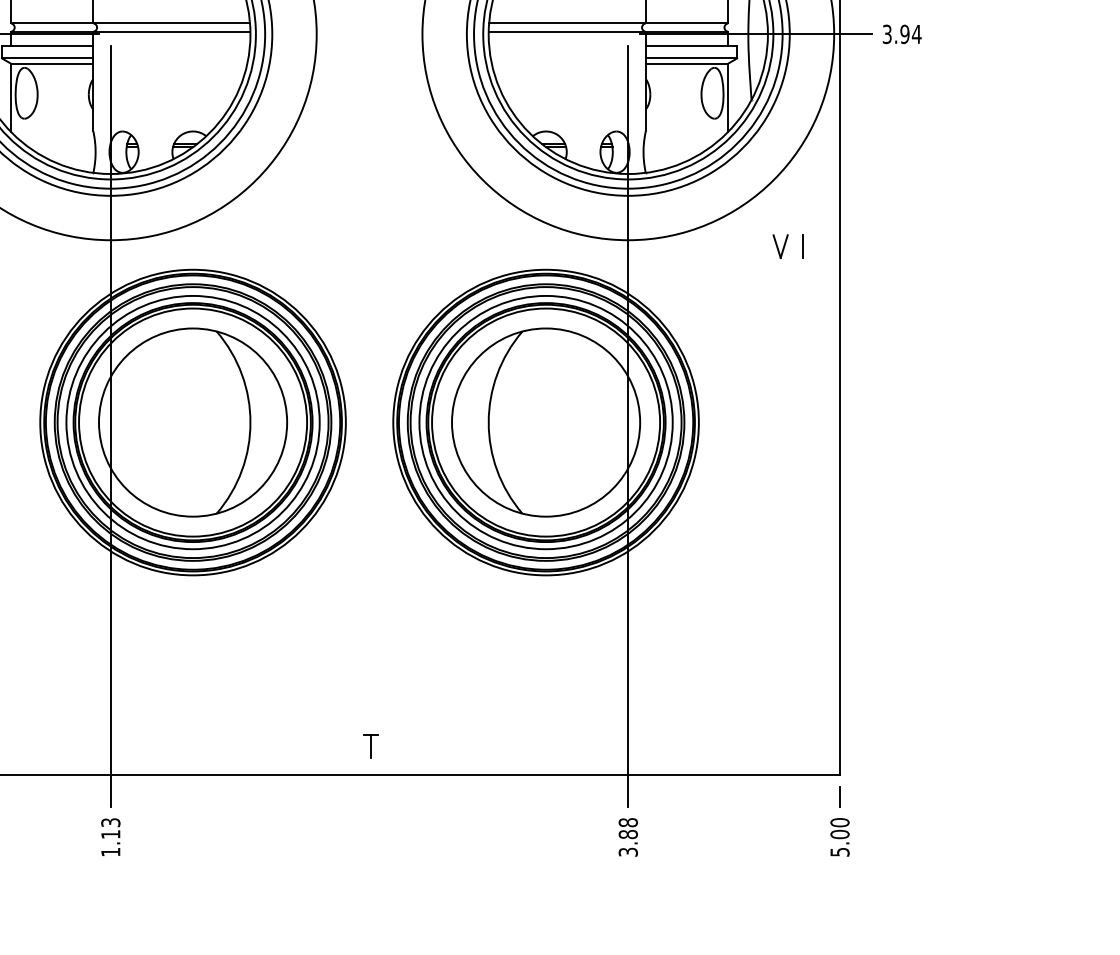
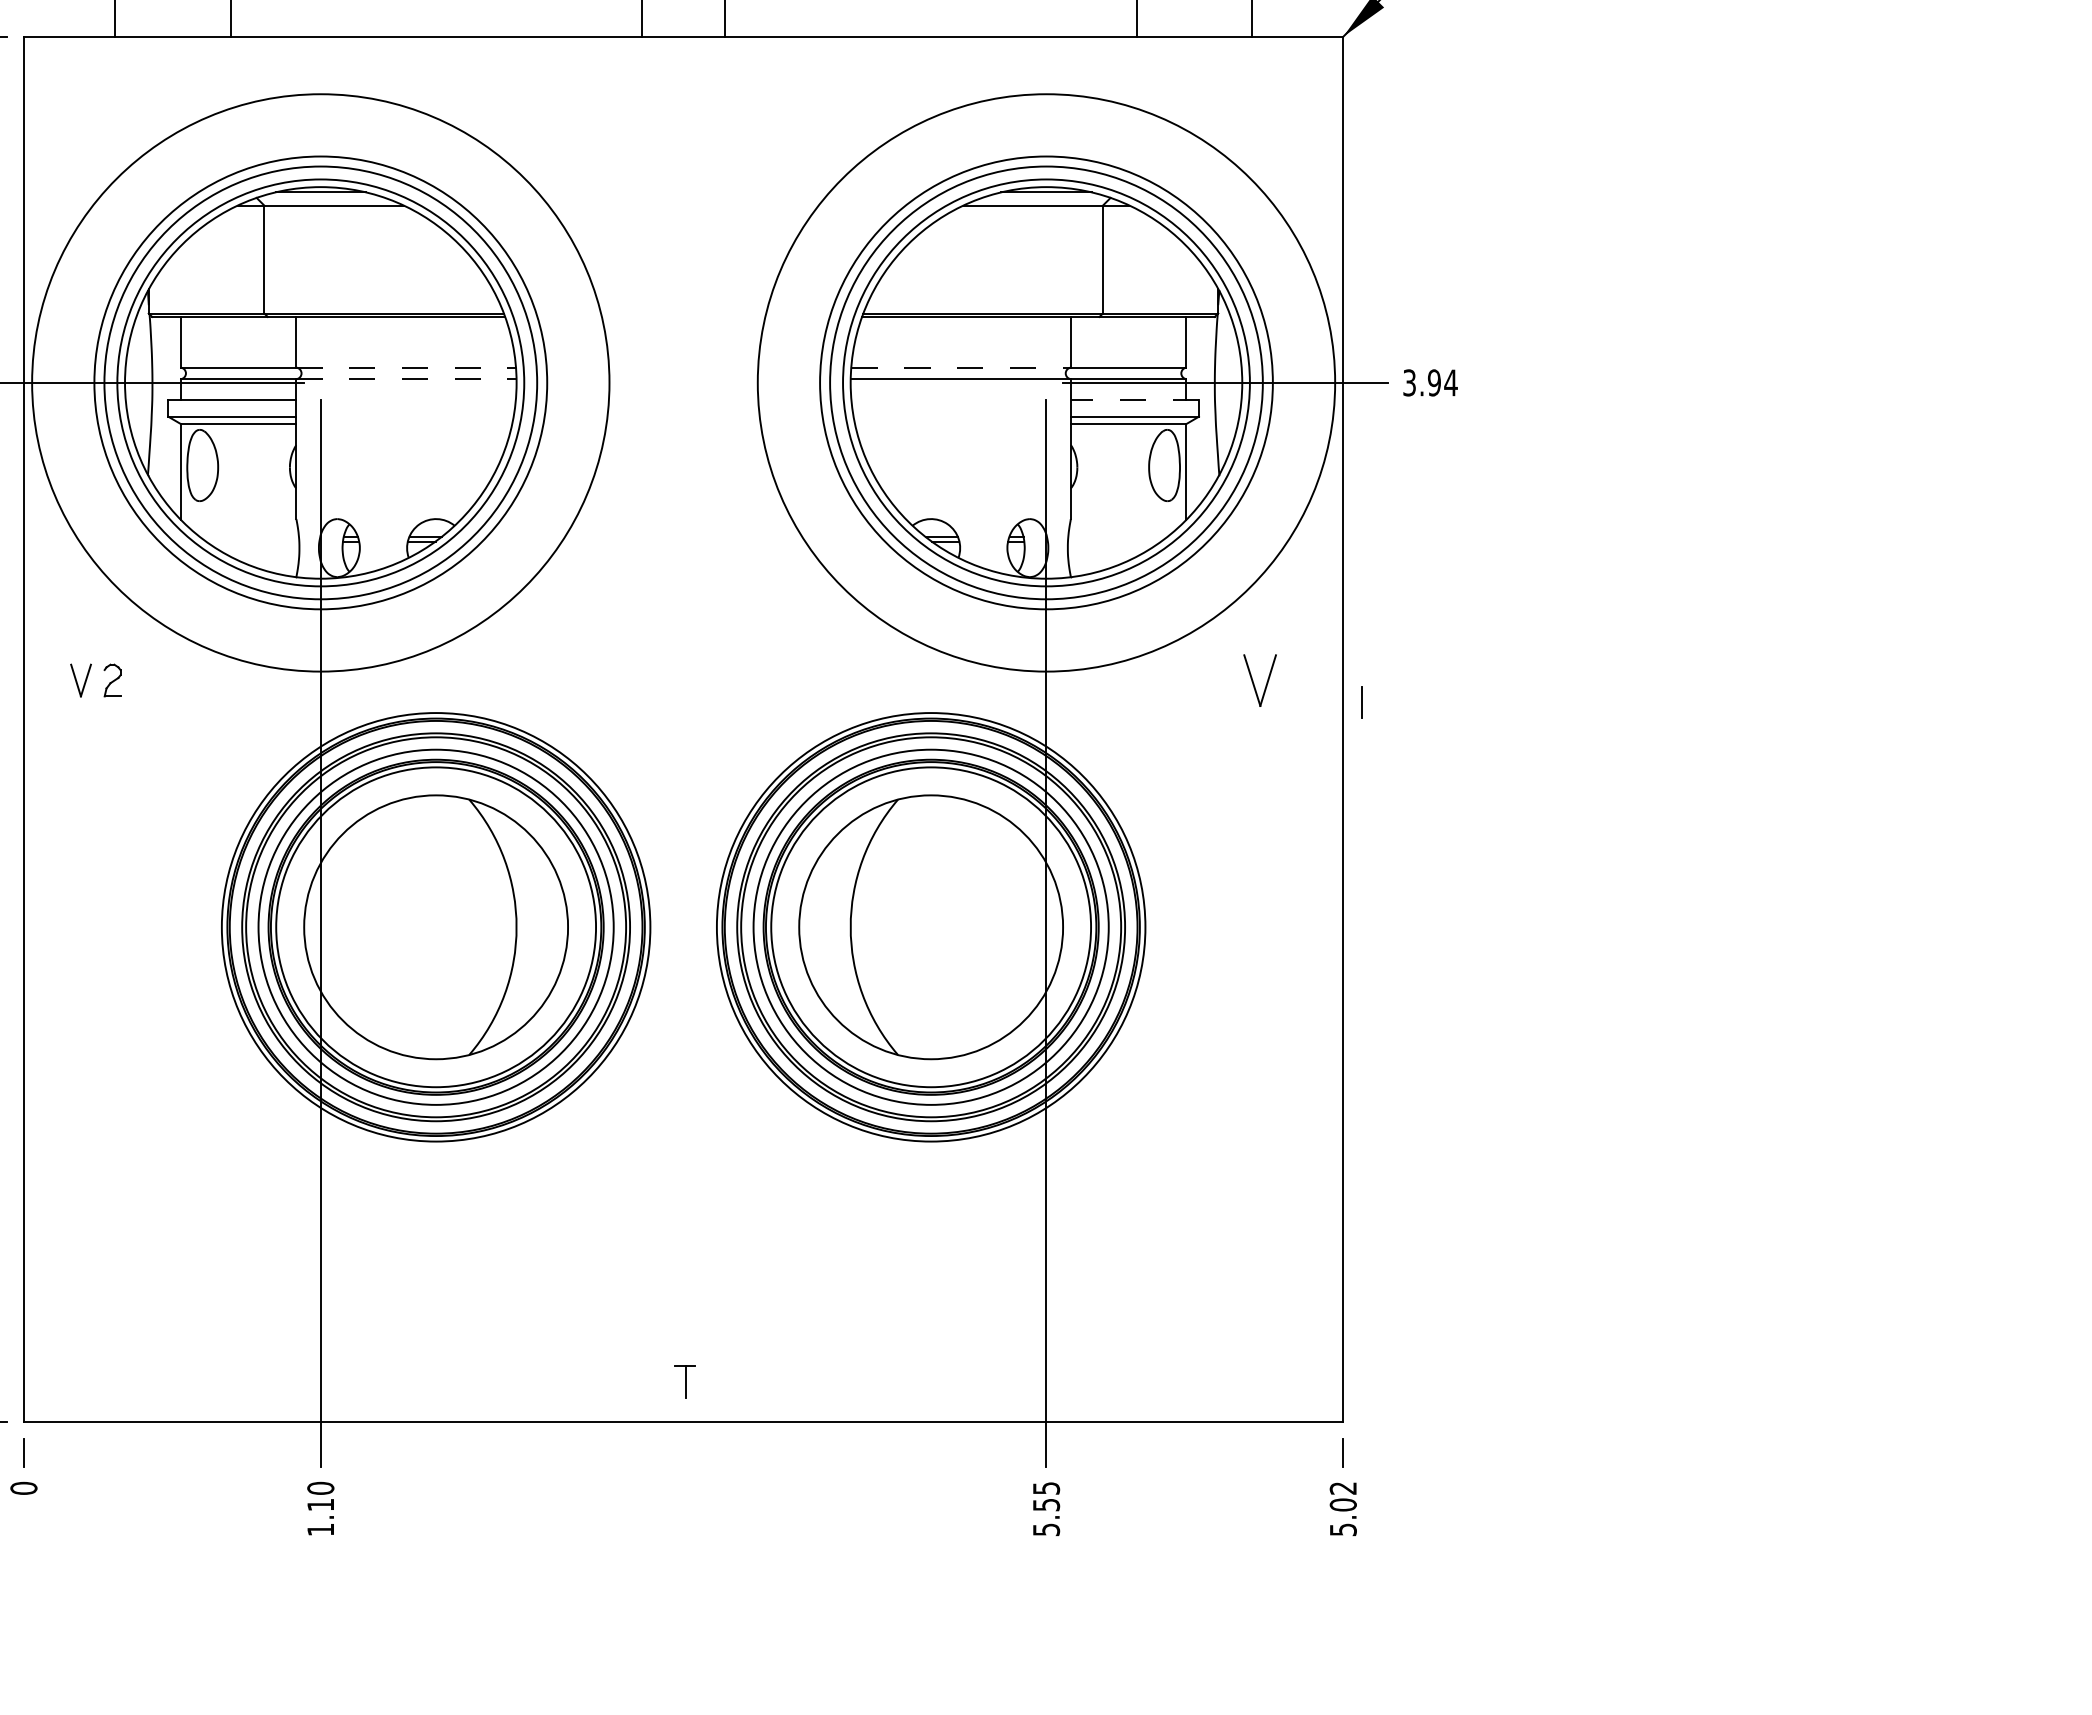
line: (171, 23) -> (406, 367), solid -> dashed
line: (567, 23) -> (961, 367), solid -> dashed
line: (171, 31) -> (406, 379), solid -> dashed
line: (691, 46) -> (1134, 399), solid -> dashed
part: (780, 246) -> (1259, 680), size x1.6
line: (803, 246) -> (1361, 702), moved
text: (110, 822) -> (320, 1487), 1.13 -> 1.10
text: (839, 822) -> (1342, 1487), 5.00 -> 5.02
text: (628, 837) -> (1046, 1508), 3.88 -> 5.55

